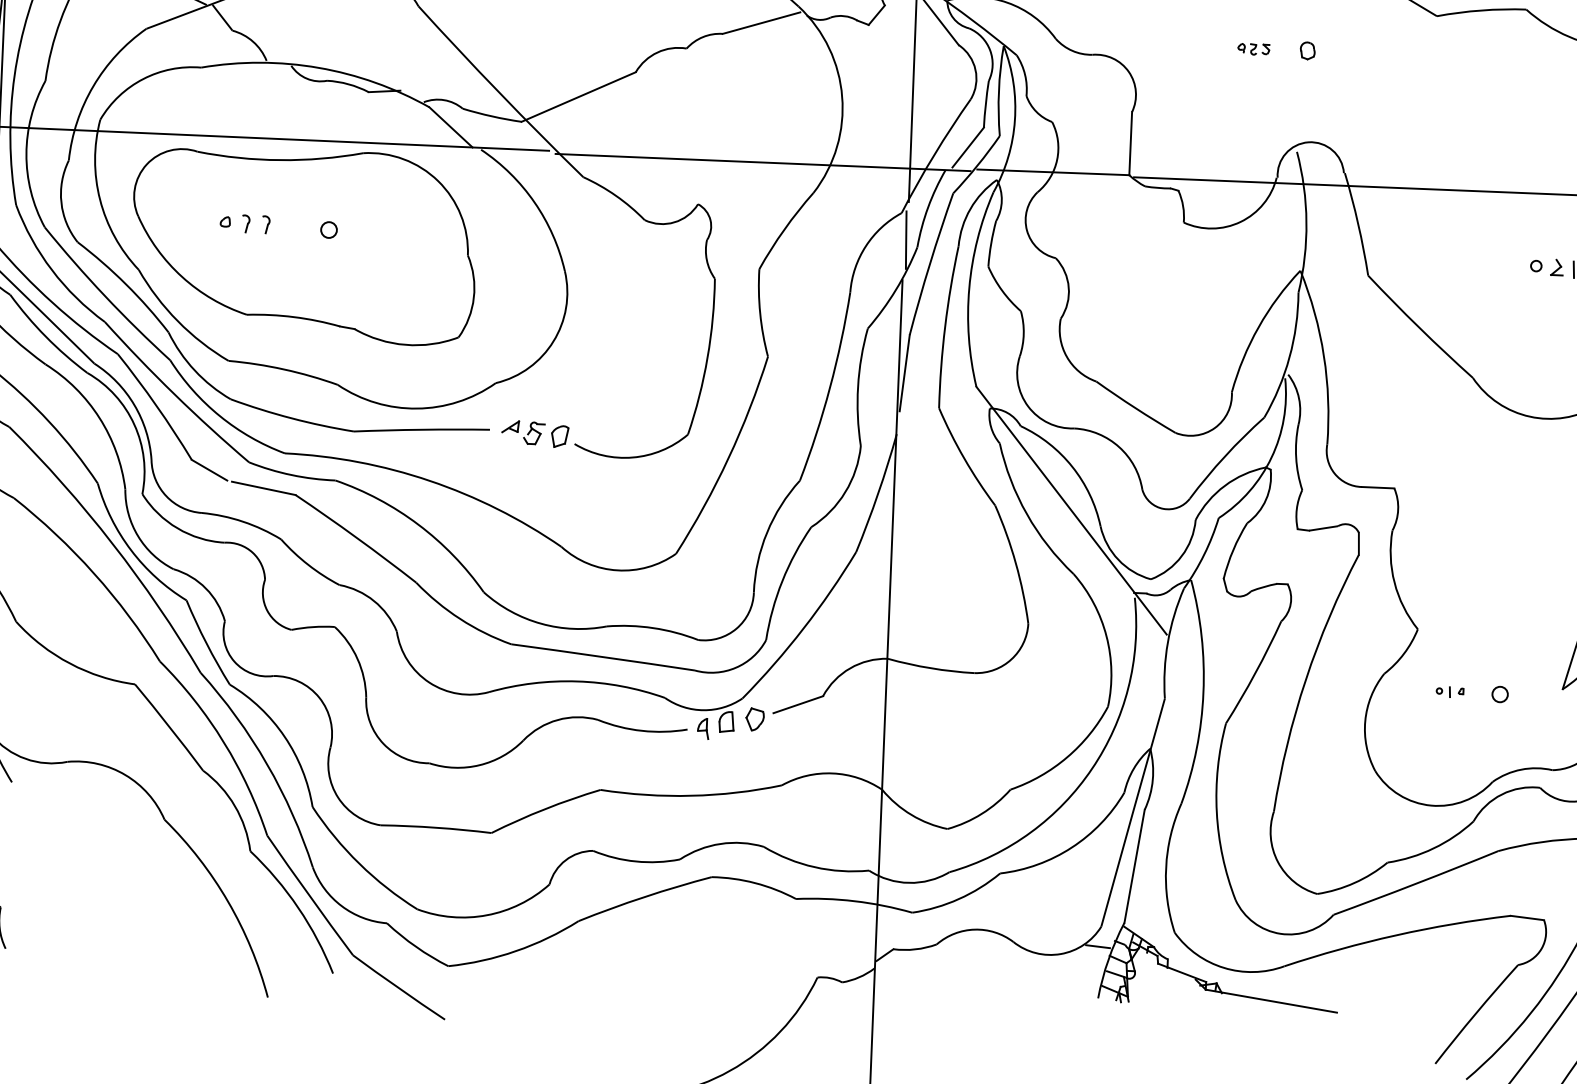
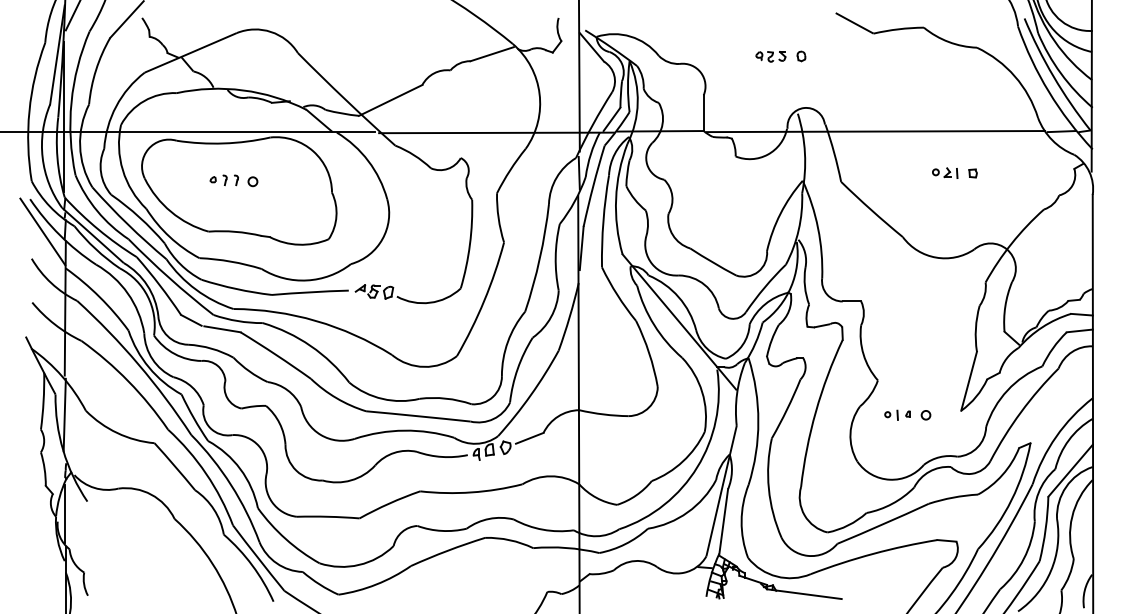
part: (1253, 48) -> (770, 56), size x1.67
part: (243, 224) -> (223, 180), moved
part: (1449, 690) -> (897, 414), size x1.67

